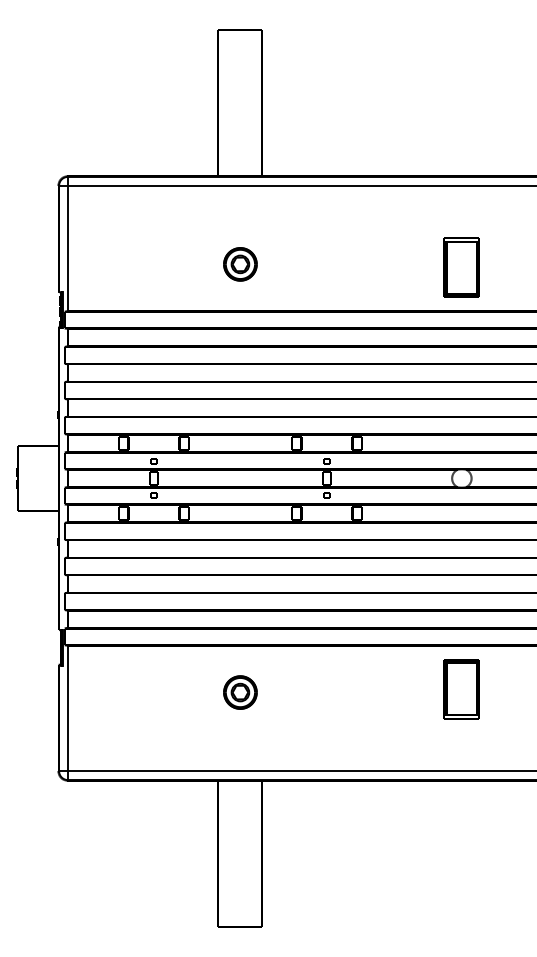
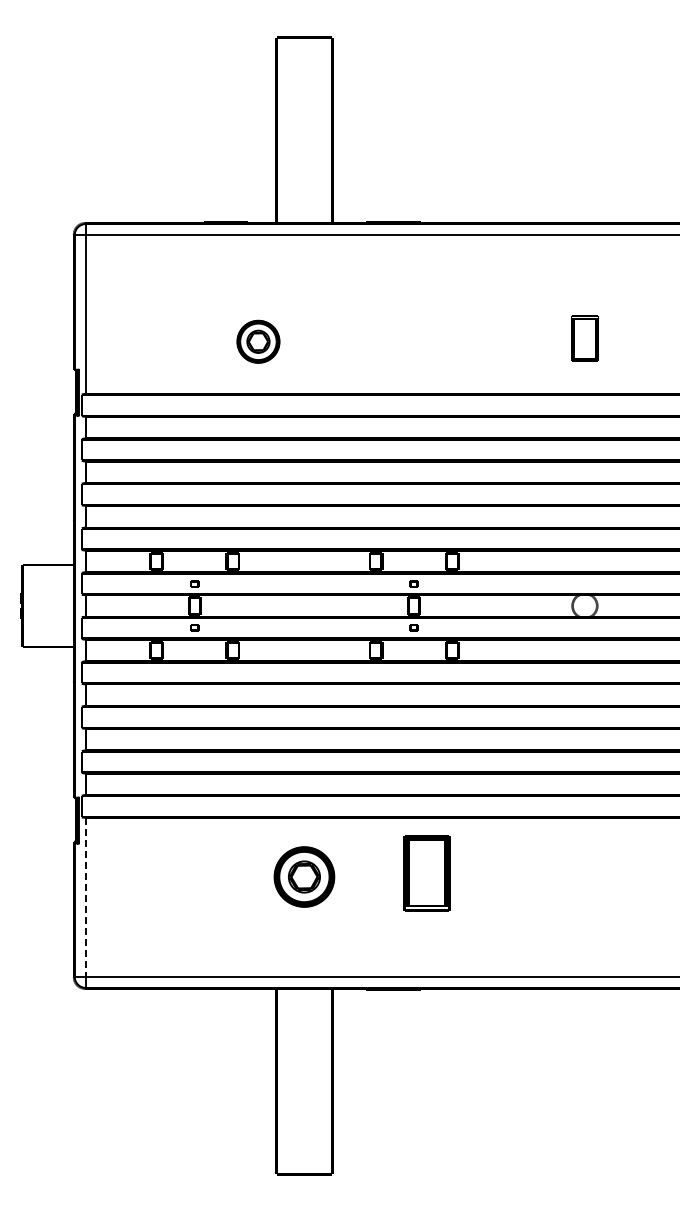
part: (240, 264) -> (258, 341), moved
part: (461, 267) -> (584, 338), size x0.6
part: (461, 689) -> (426, 873), moved
part: (240, 692) -> (304, 877), size x1.4
line: (67, 708) -> (85, 897), solid -> dashed

